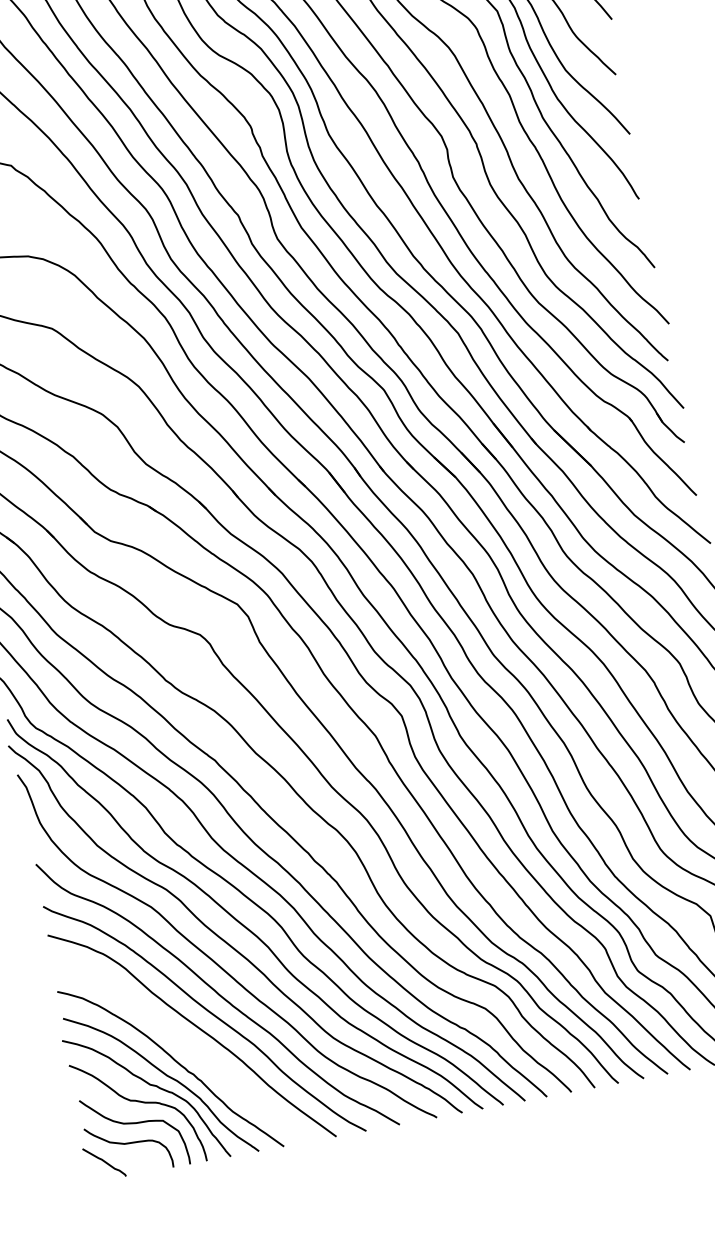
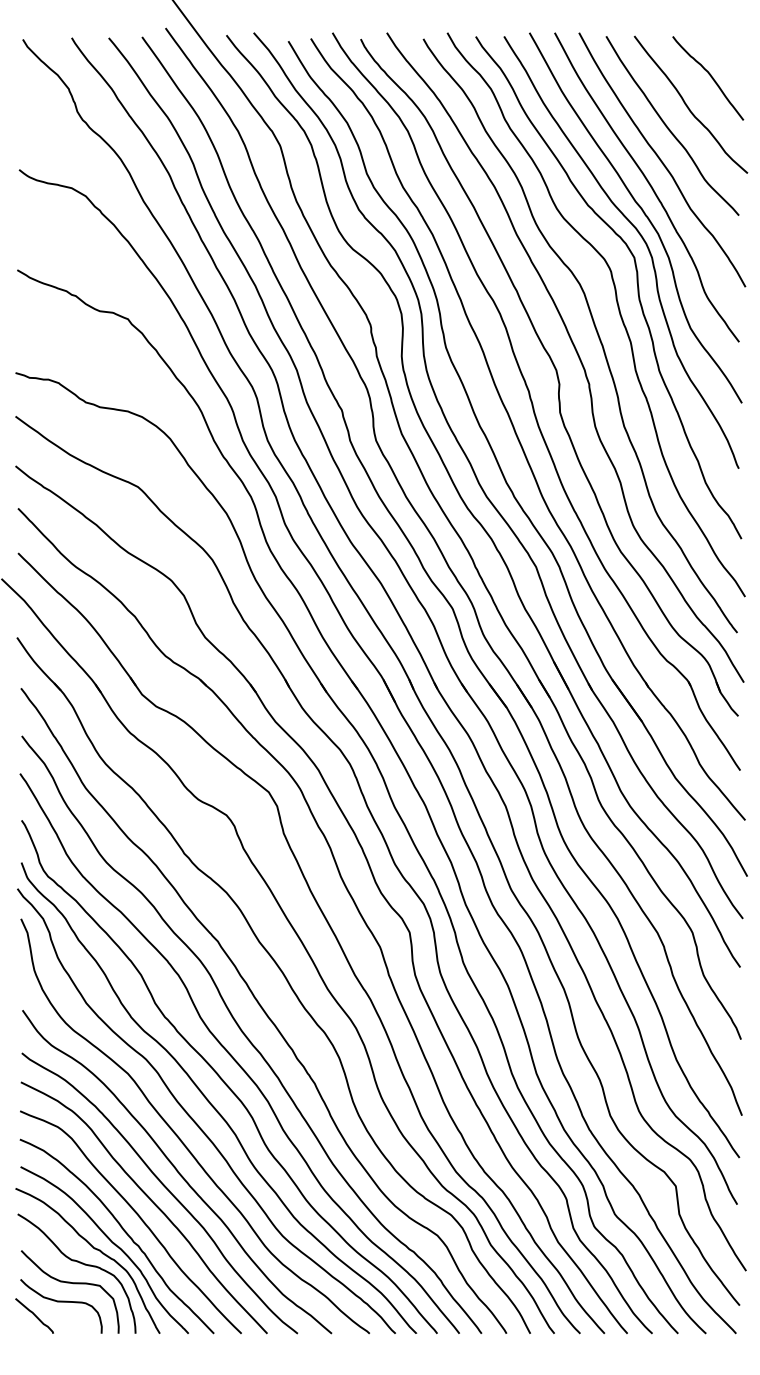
curve: (188, 1046) -> (138, 1217), added

